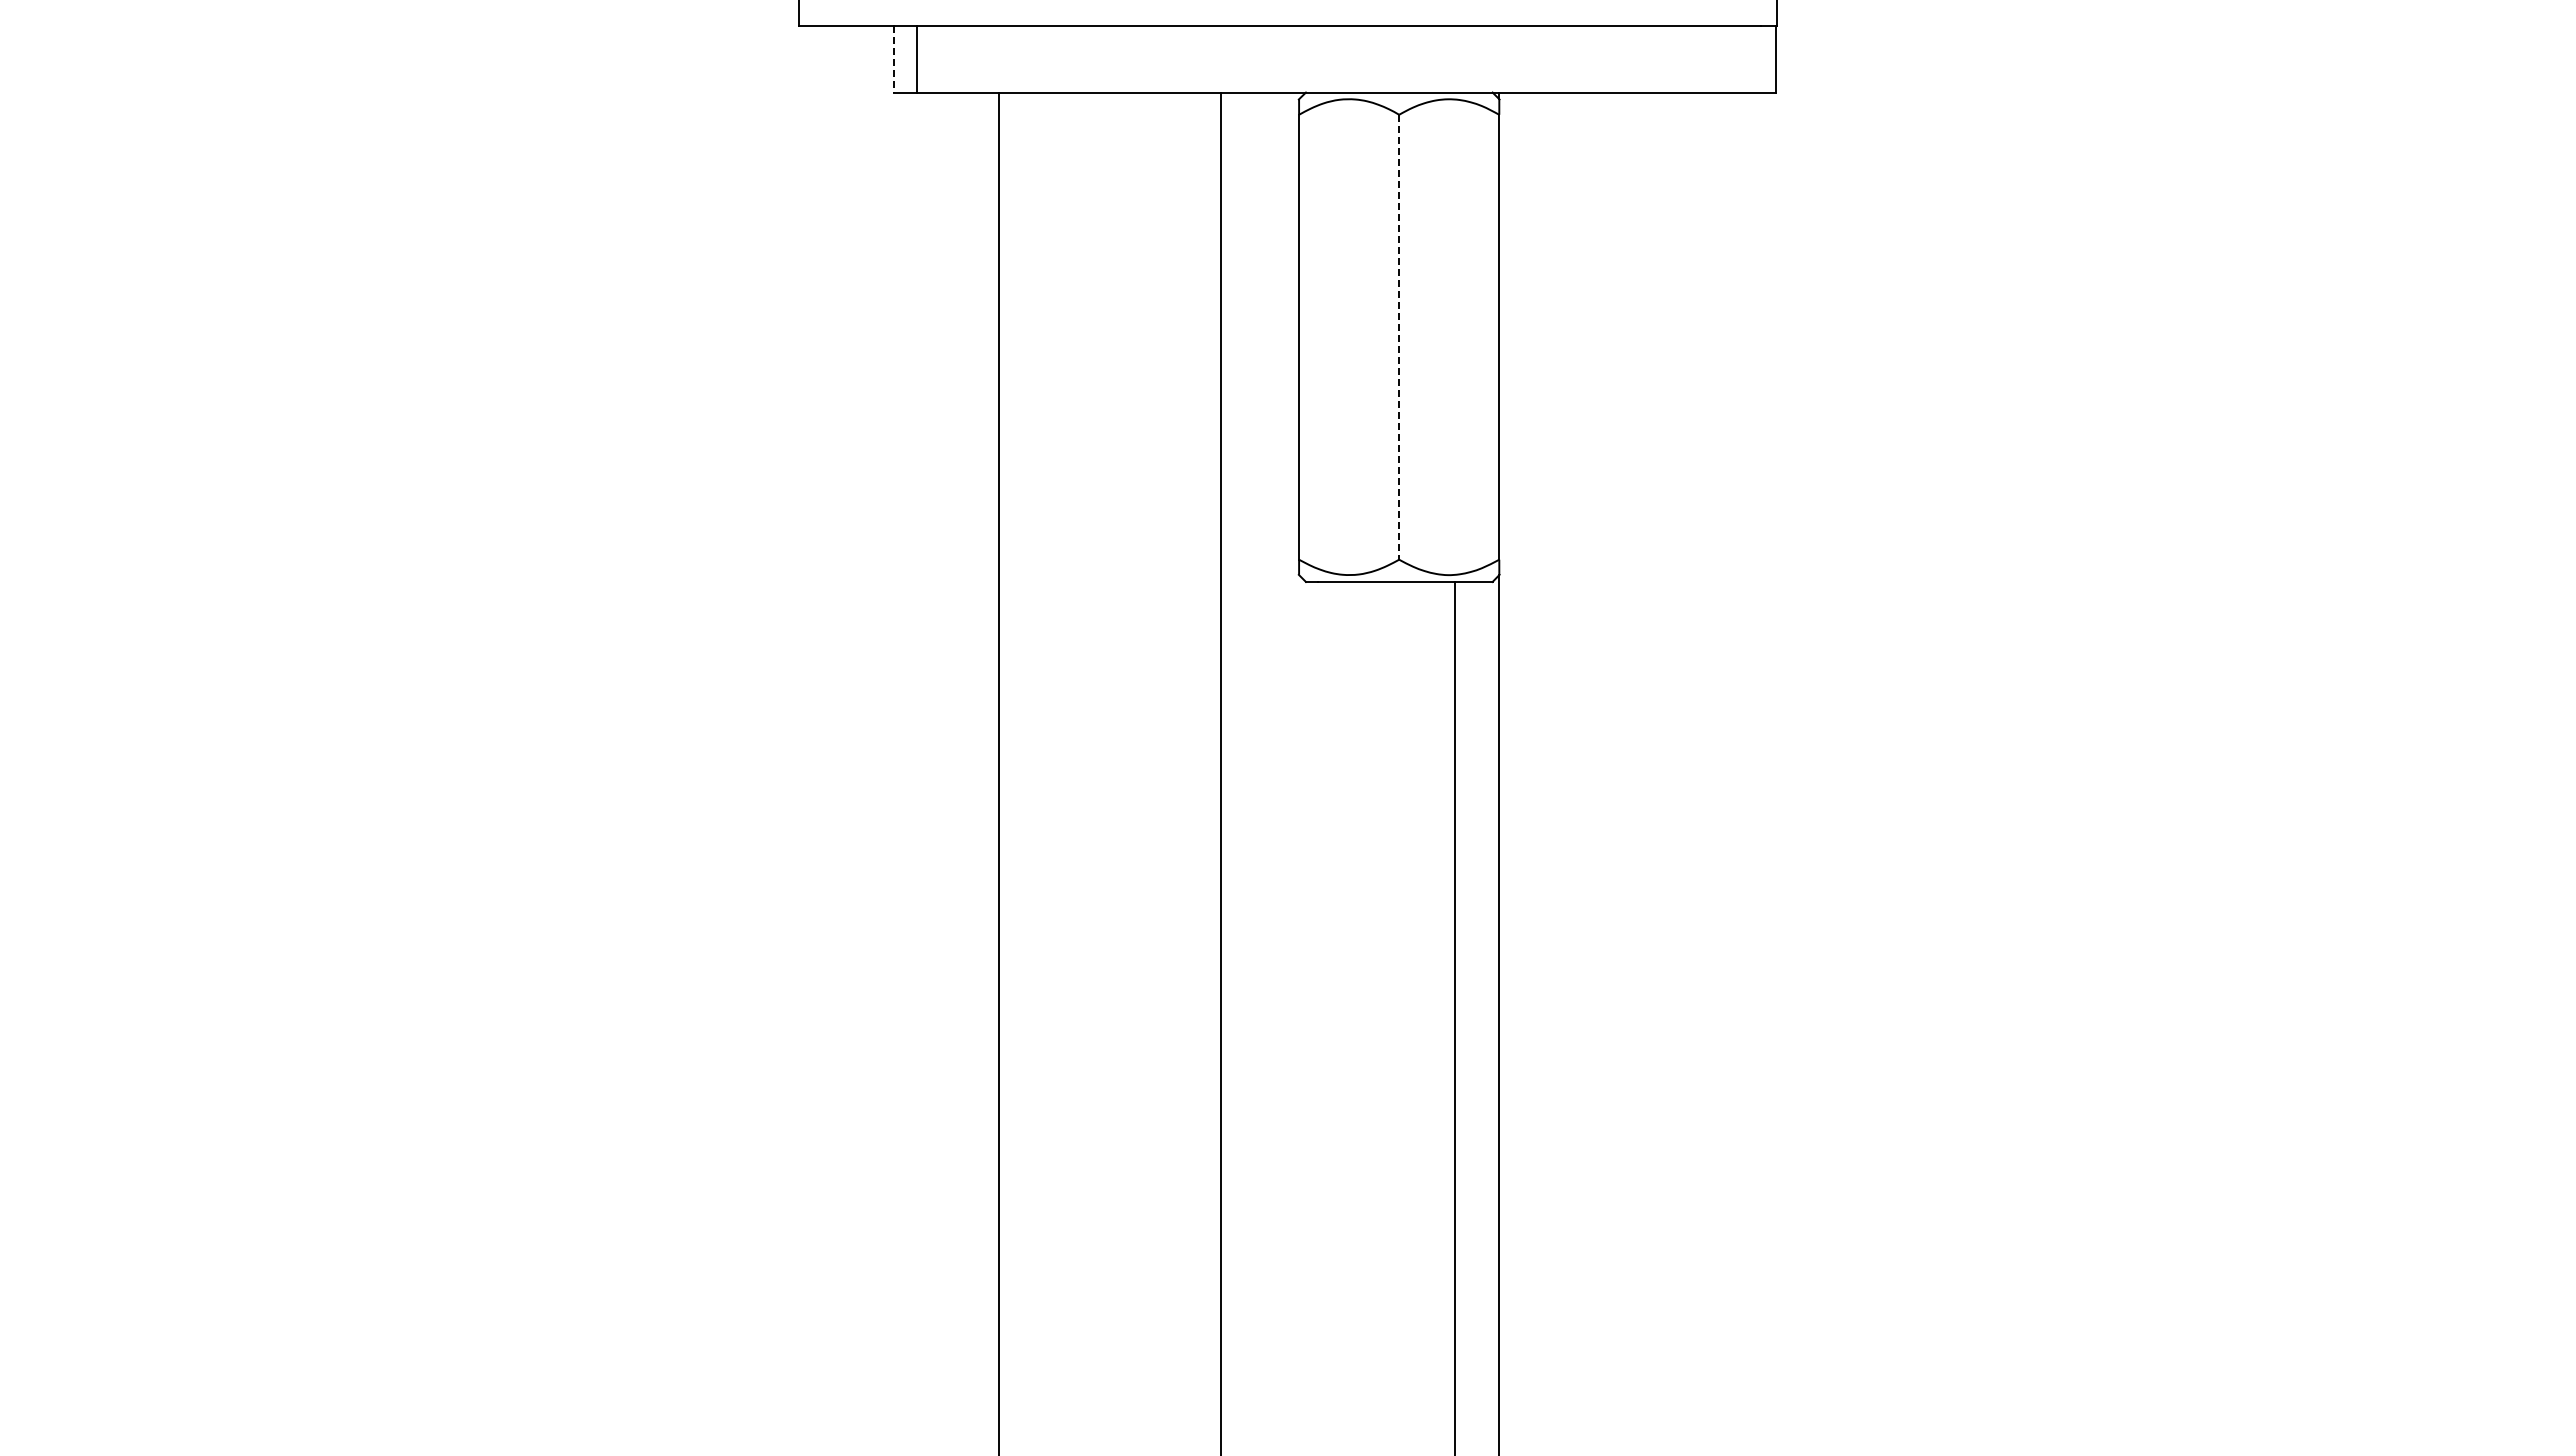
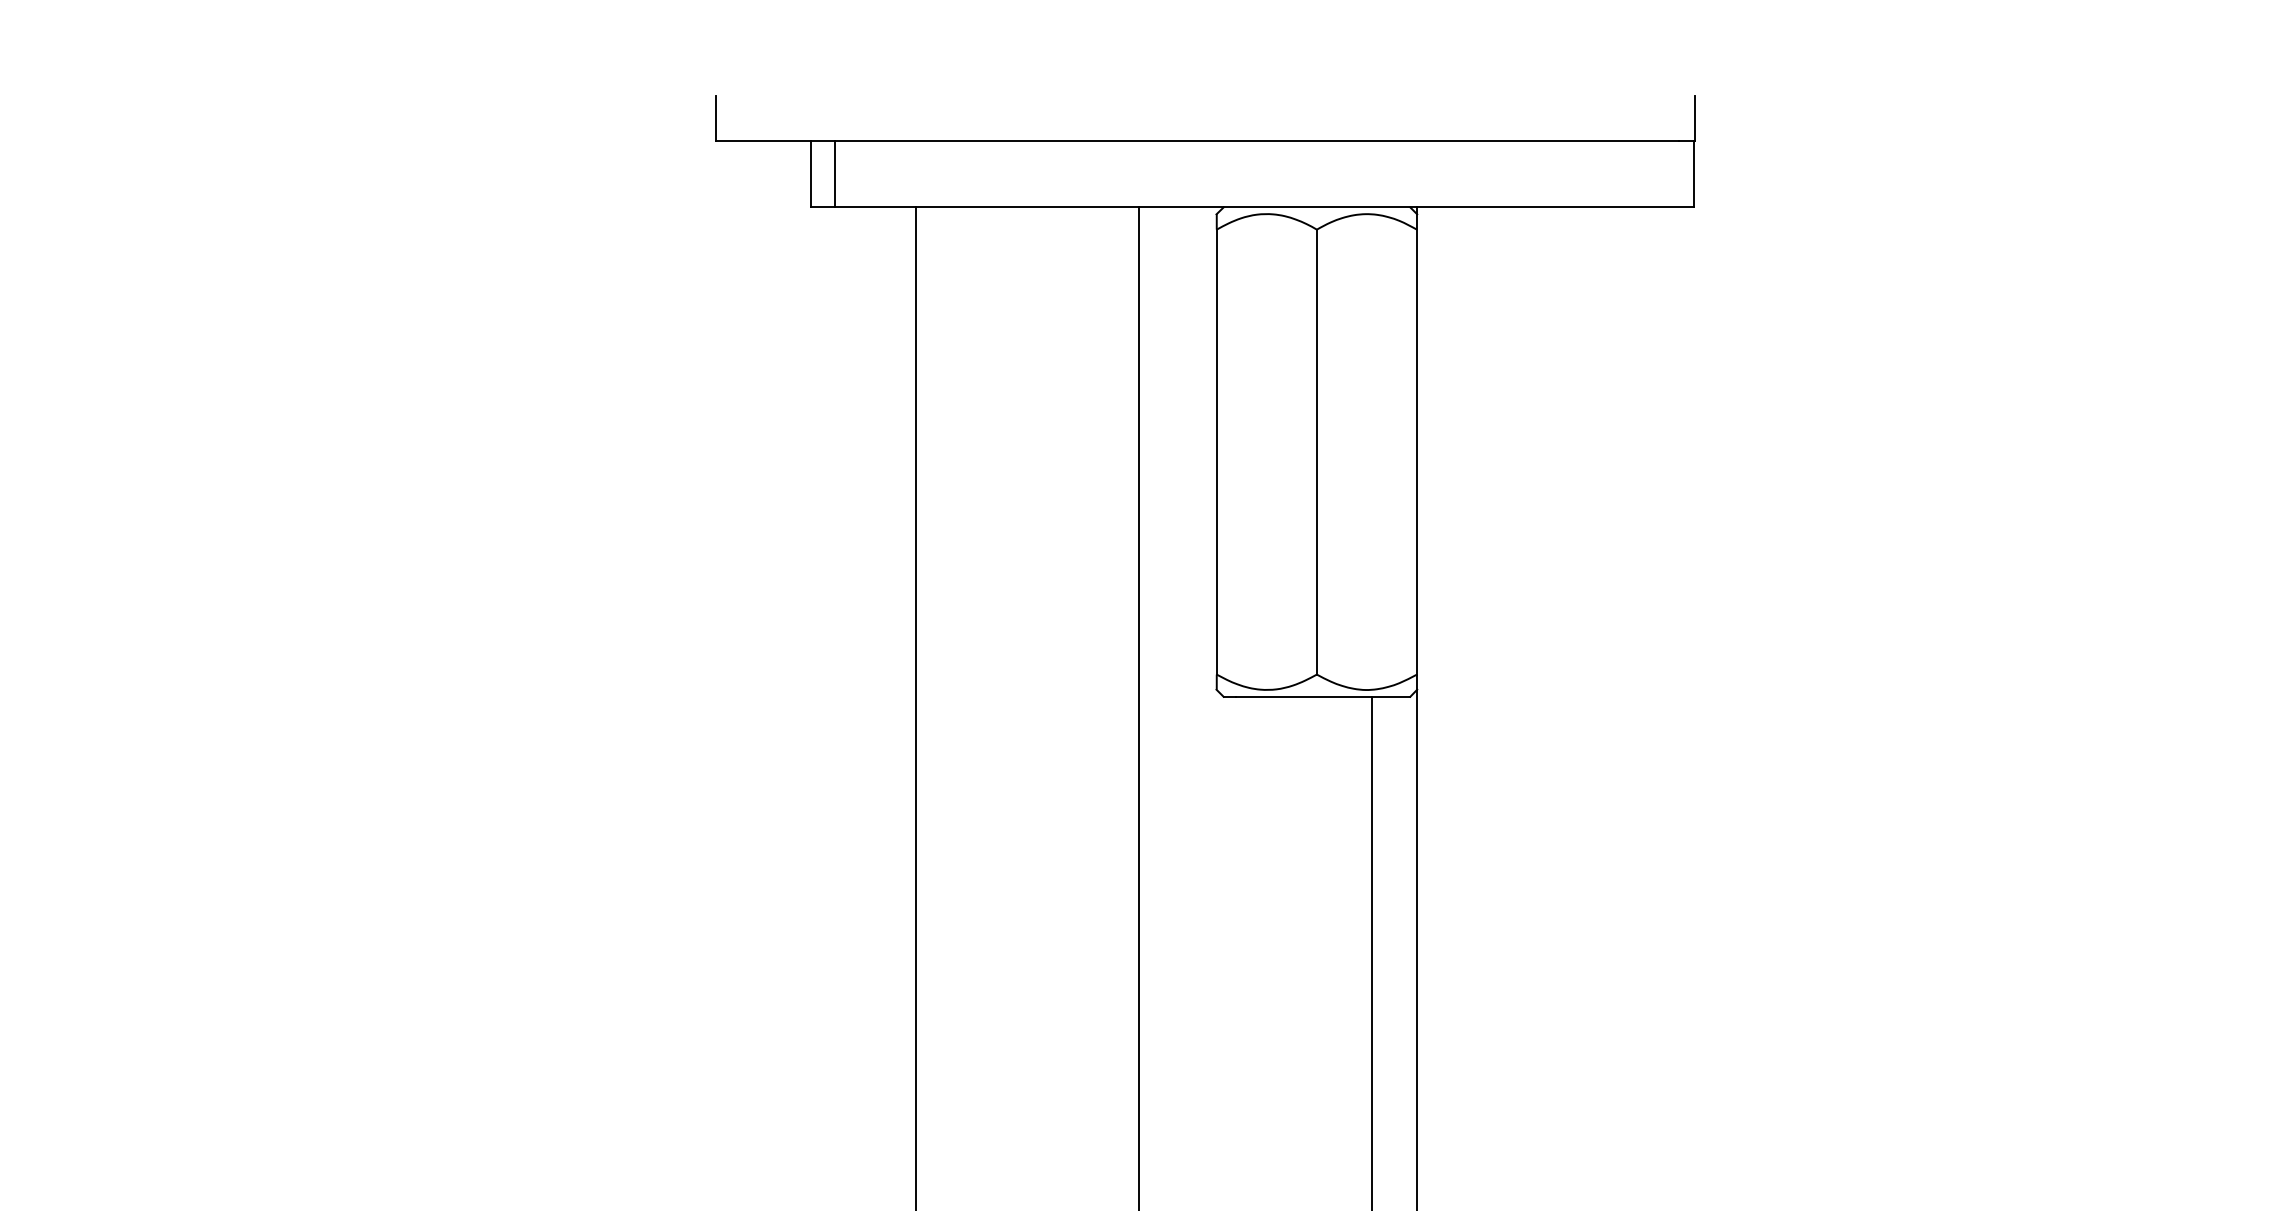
line: (893, 59) -> (811, 174), dashed -> solid
line: (1399, 337) -> (1317, 452), dashed -> solid

